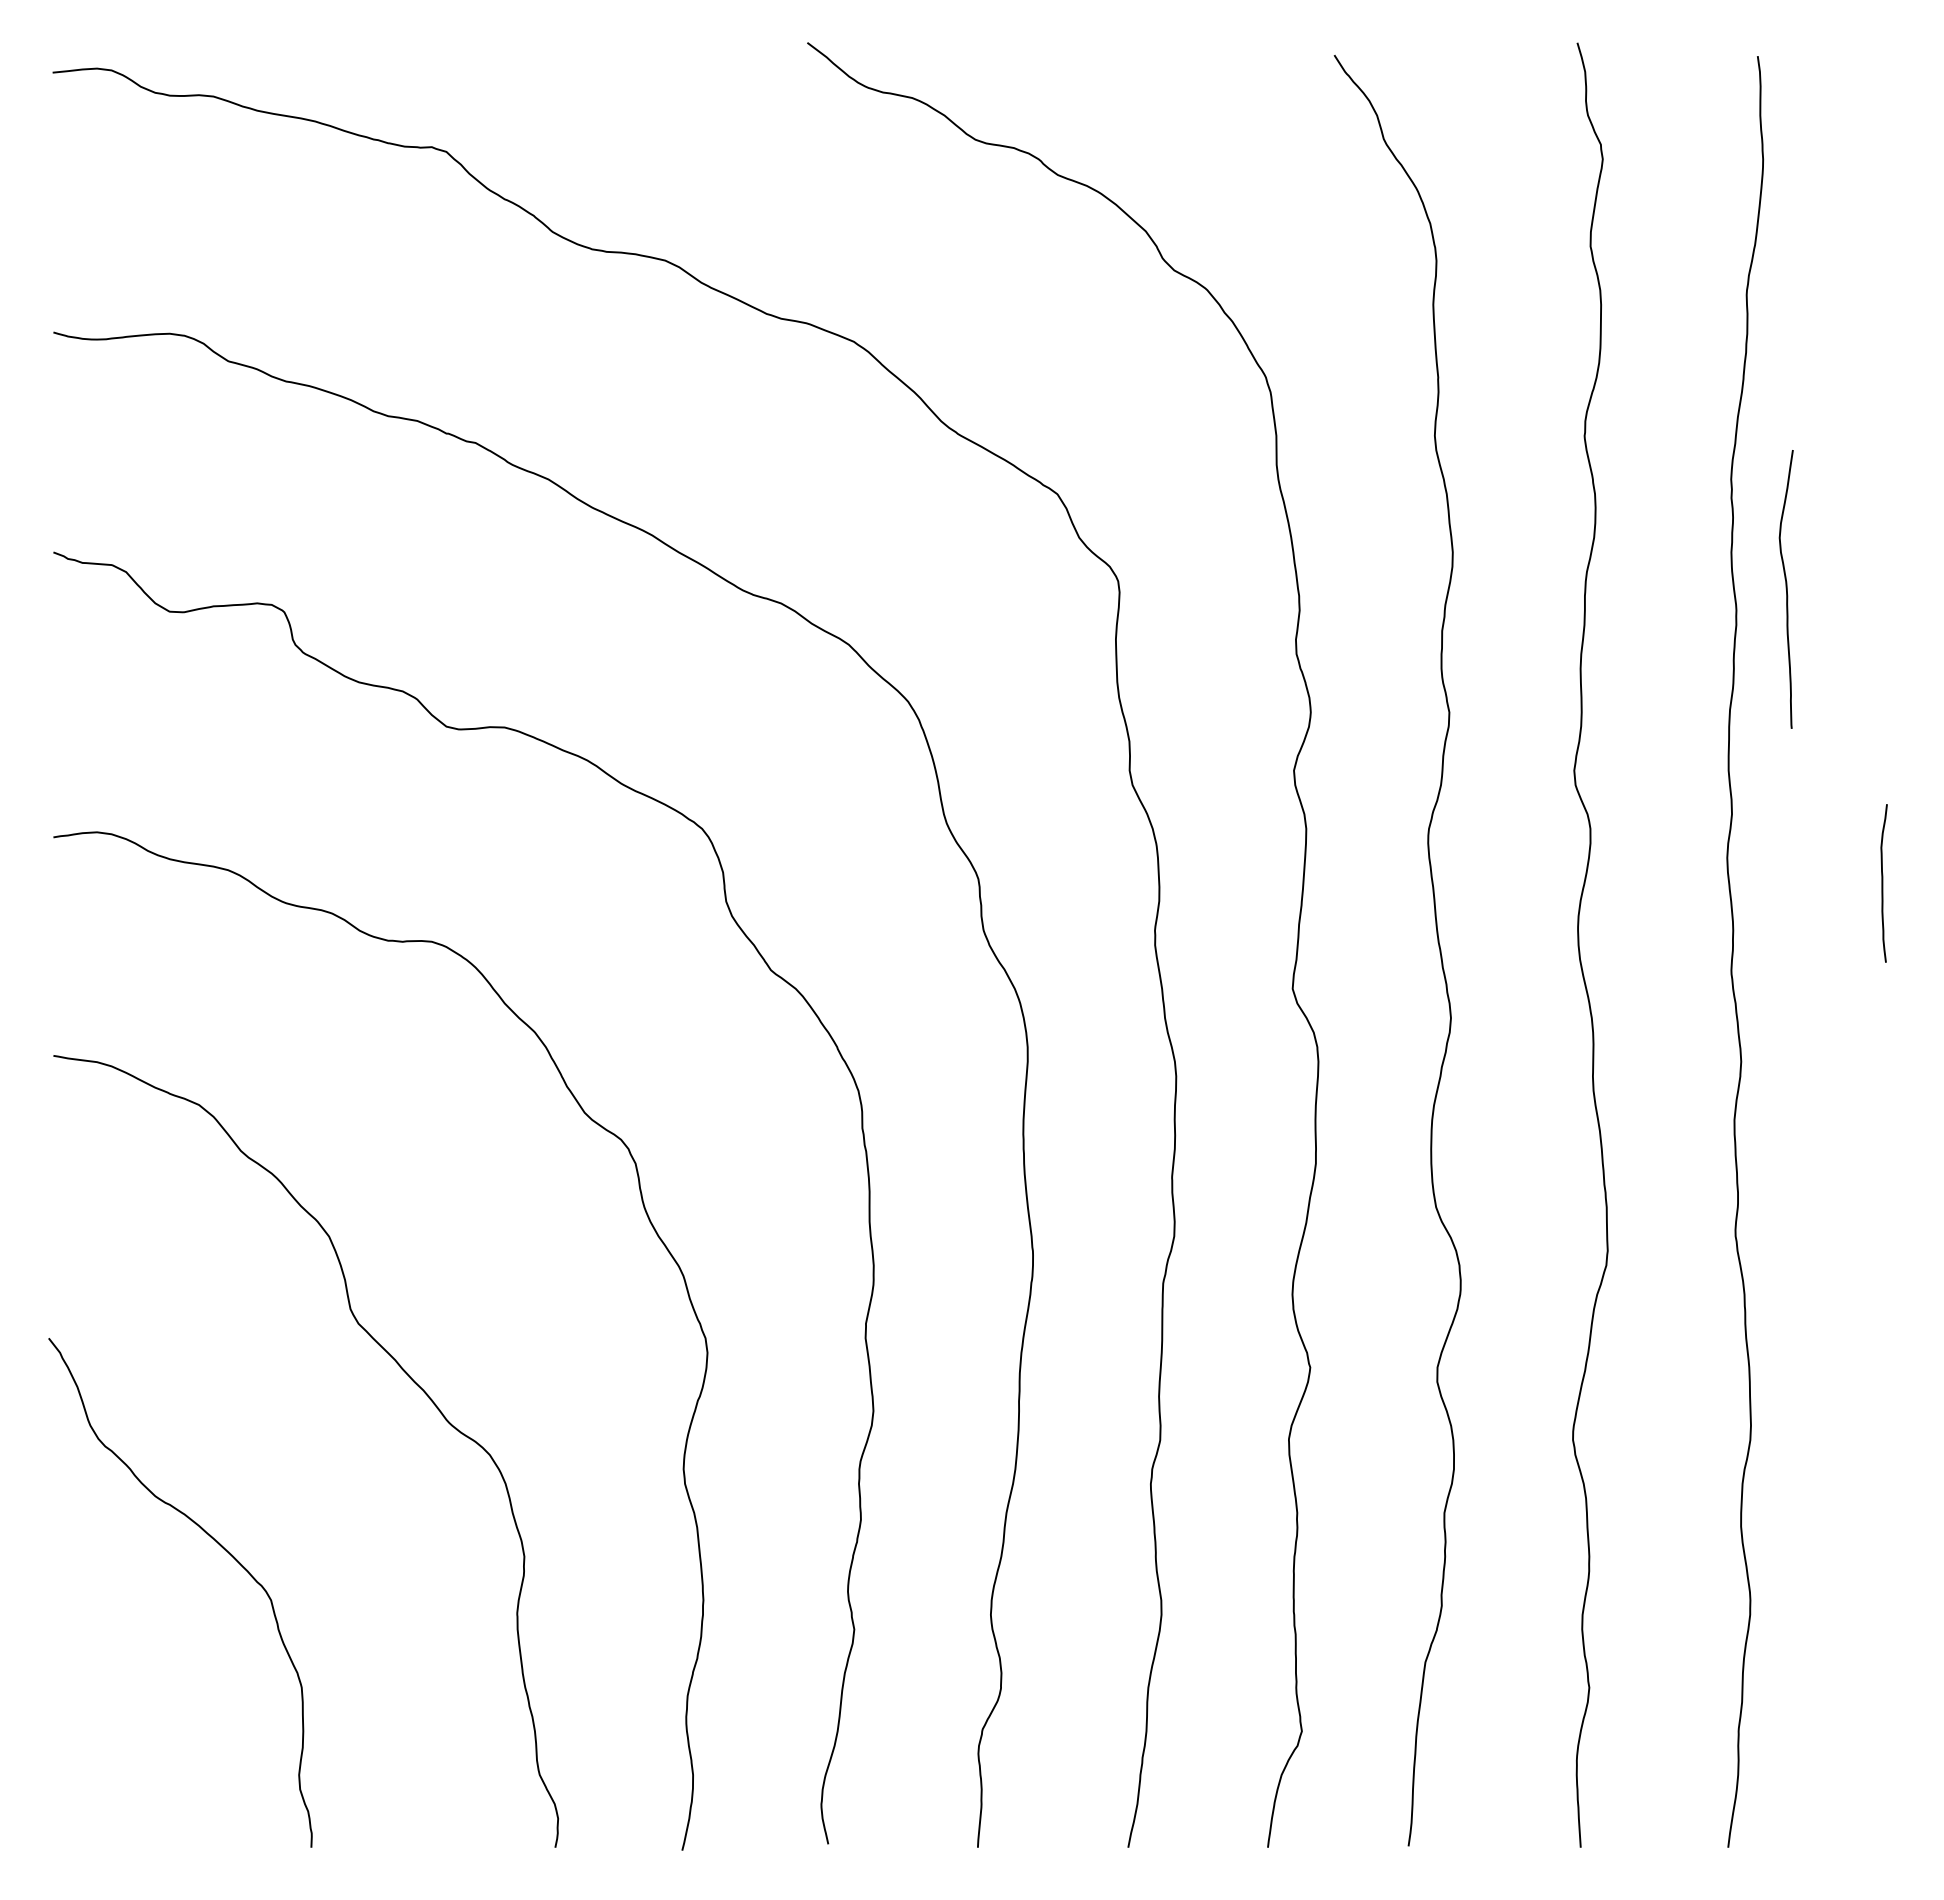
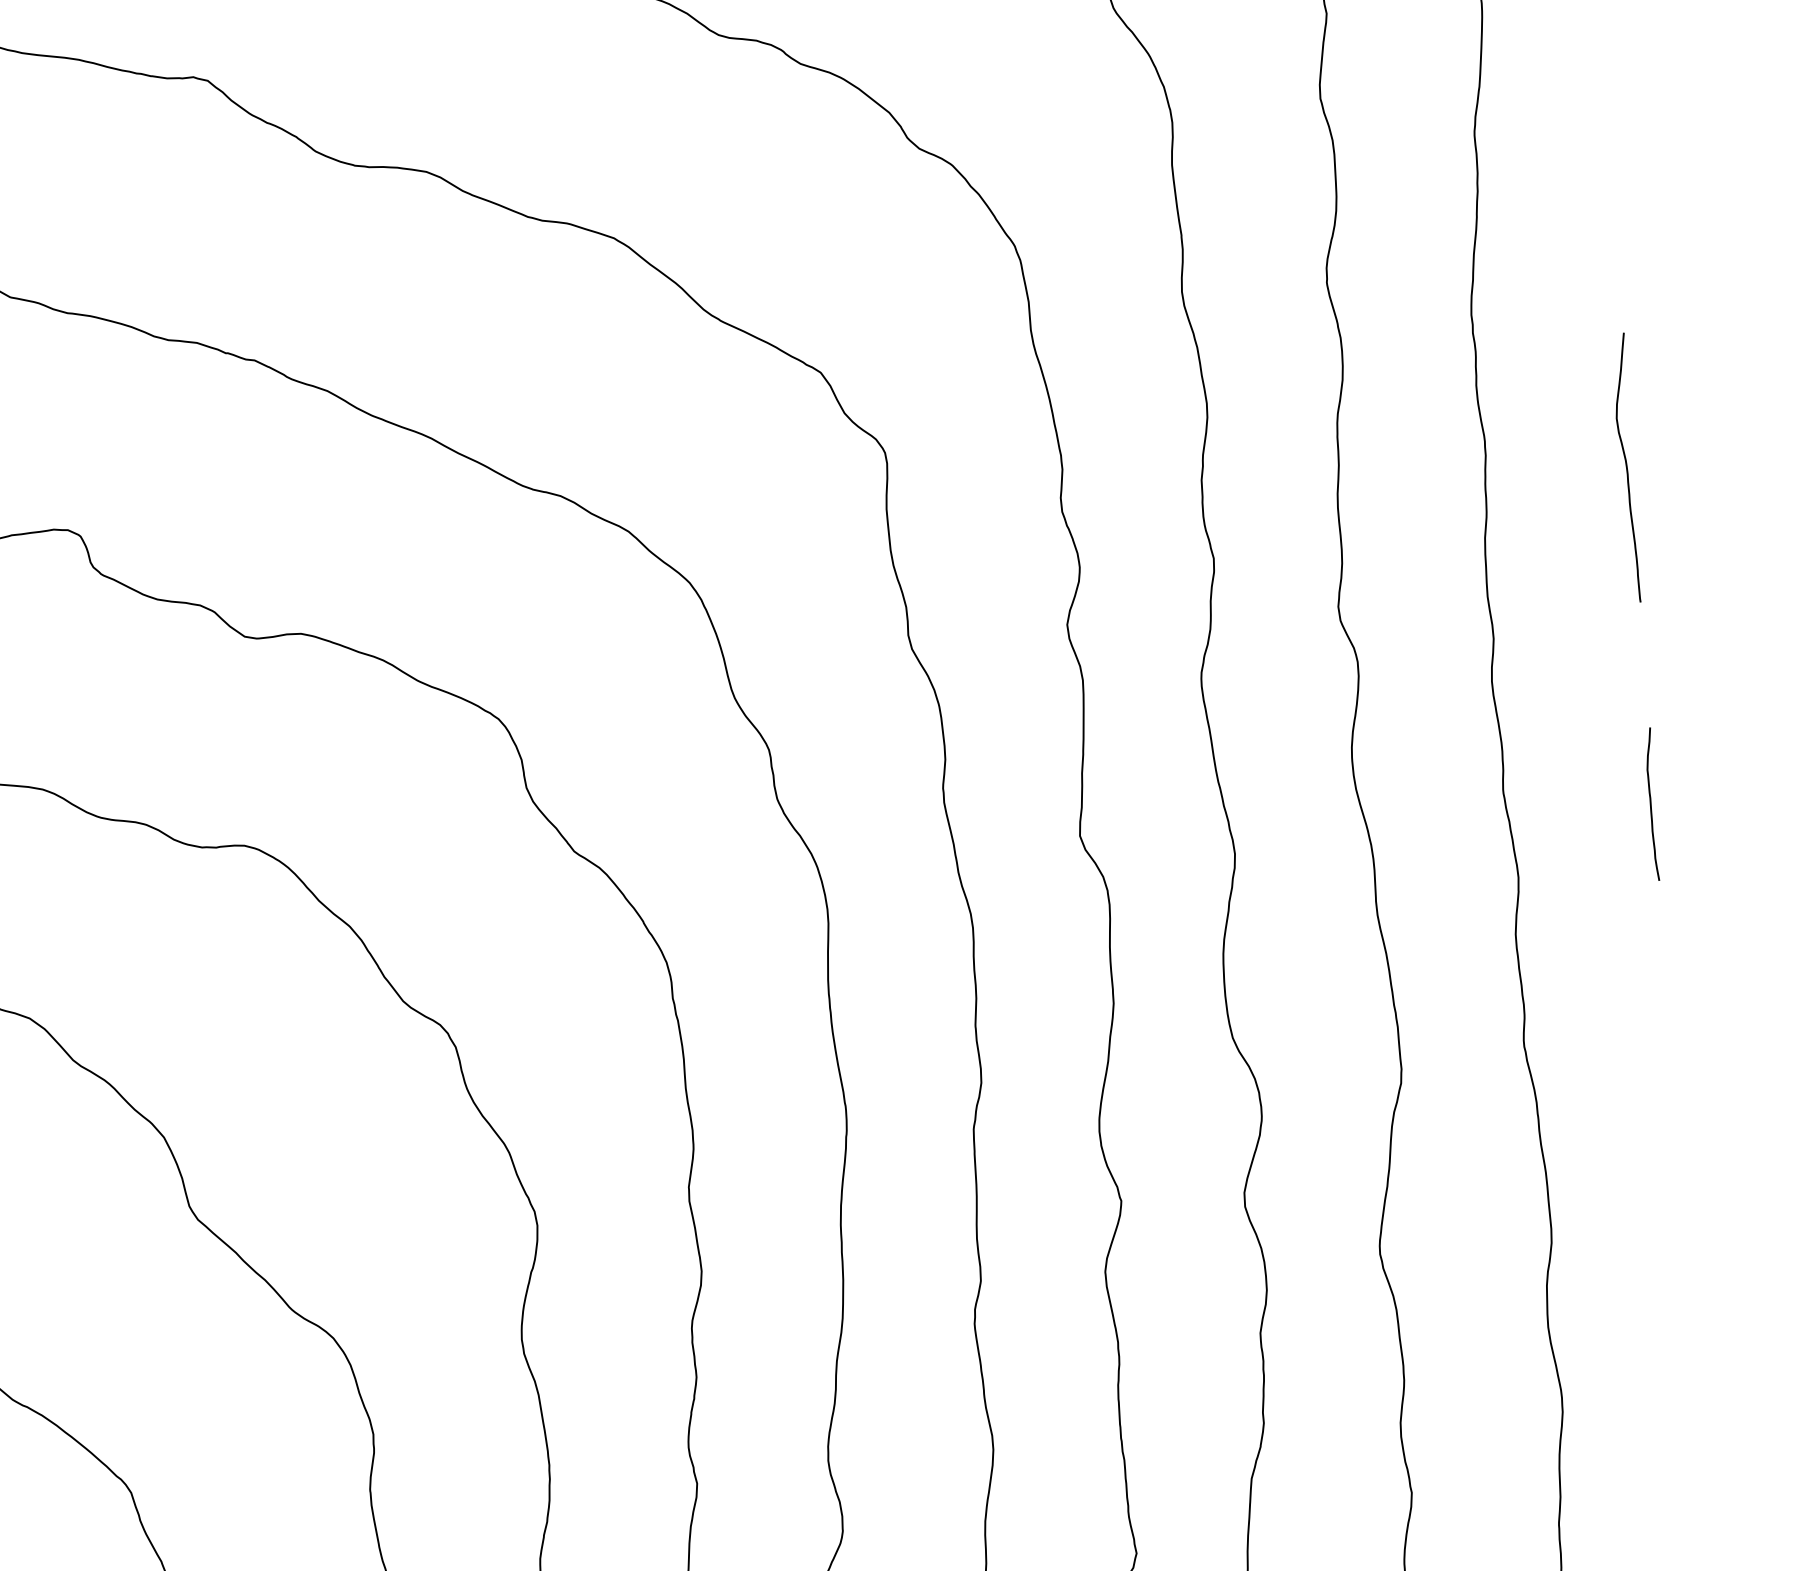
curve: (1785, 588) -> (1625, 467), moved
curve: (1883, 883) -> (1651, 804), moved

